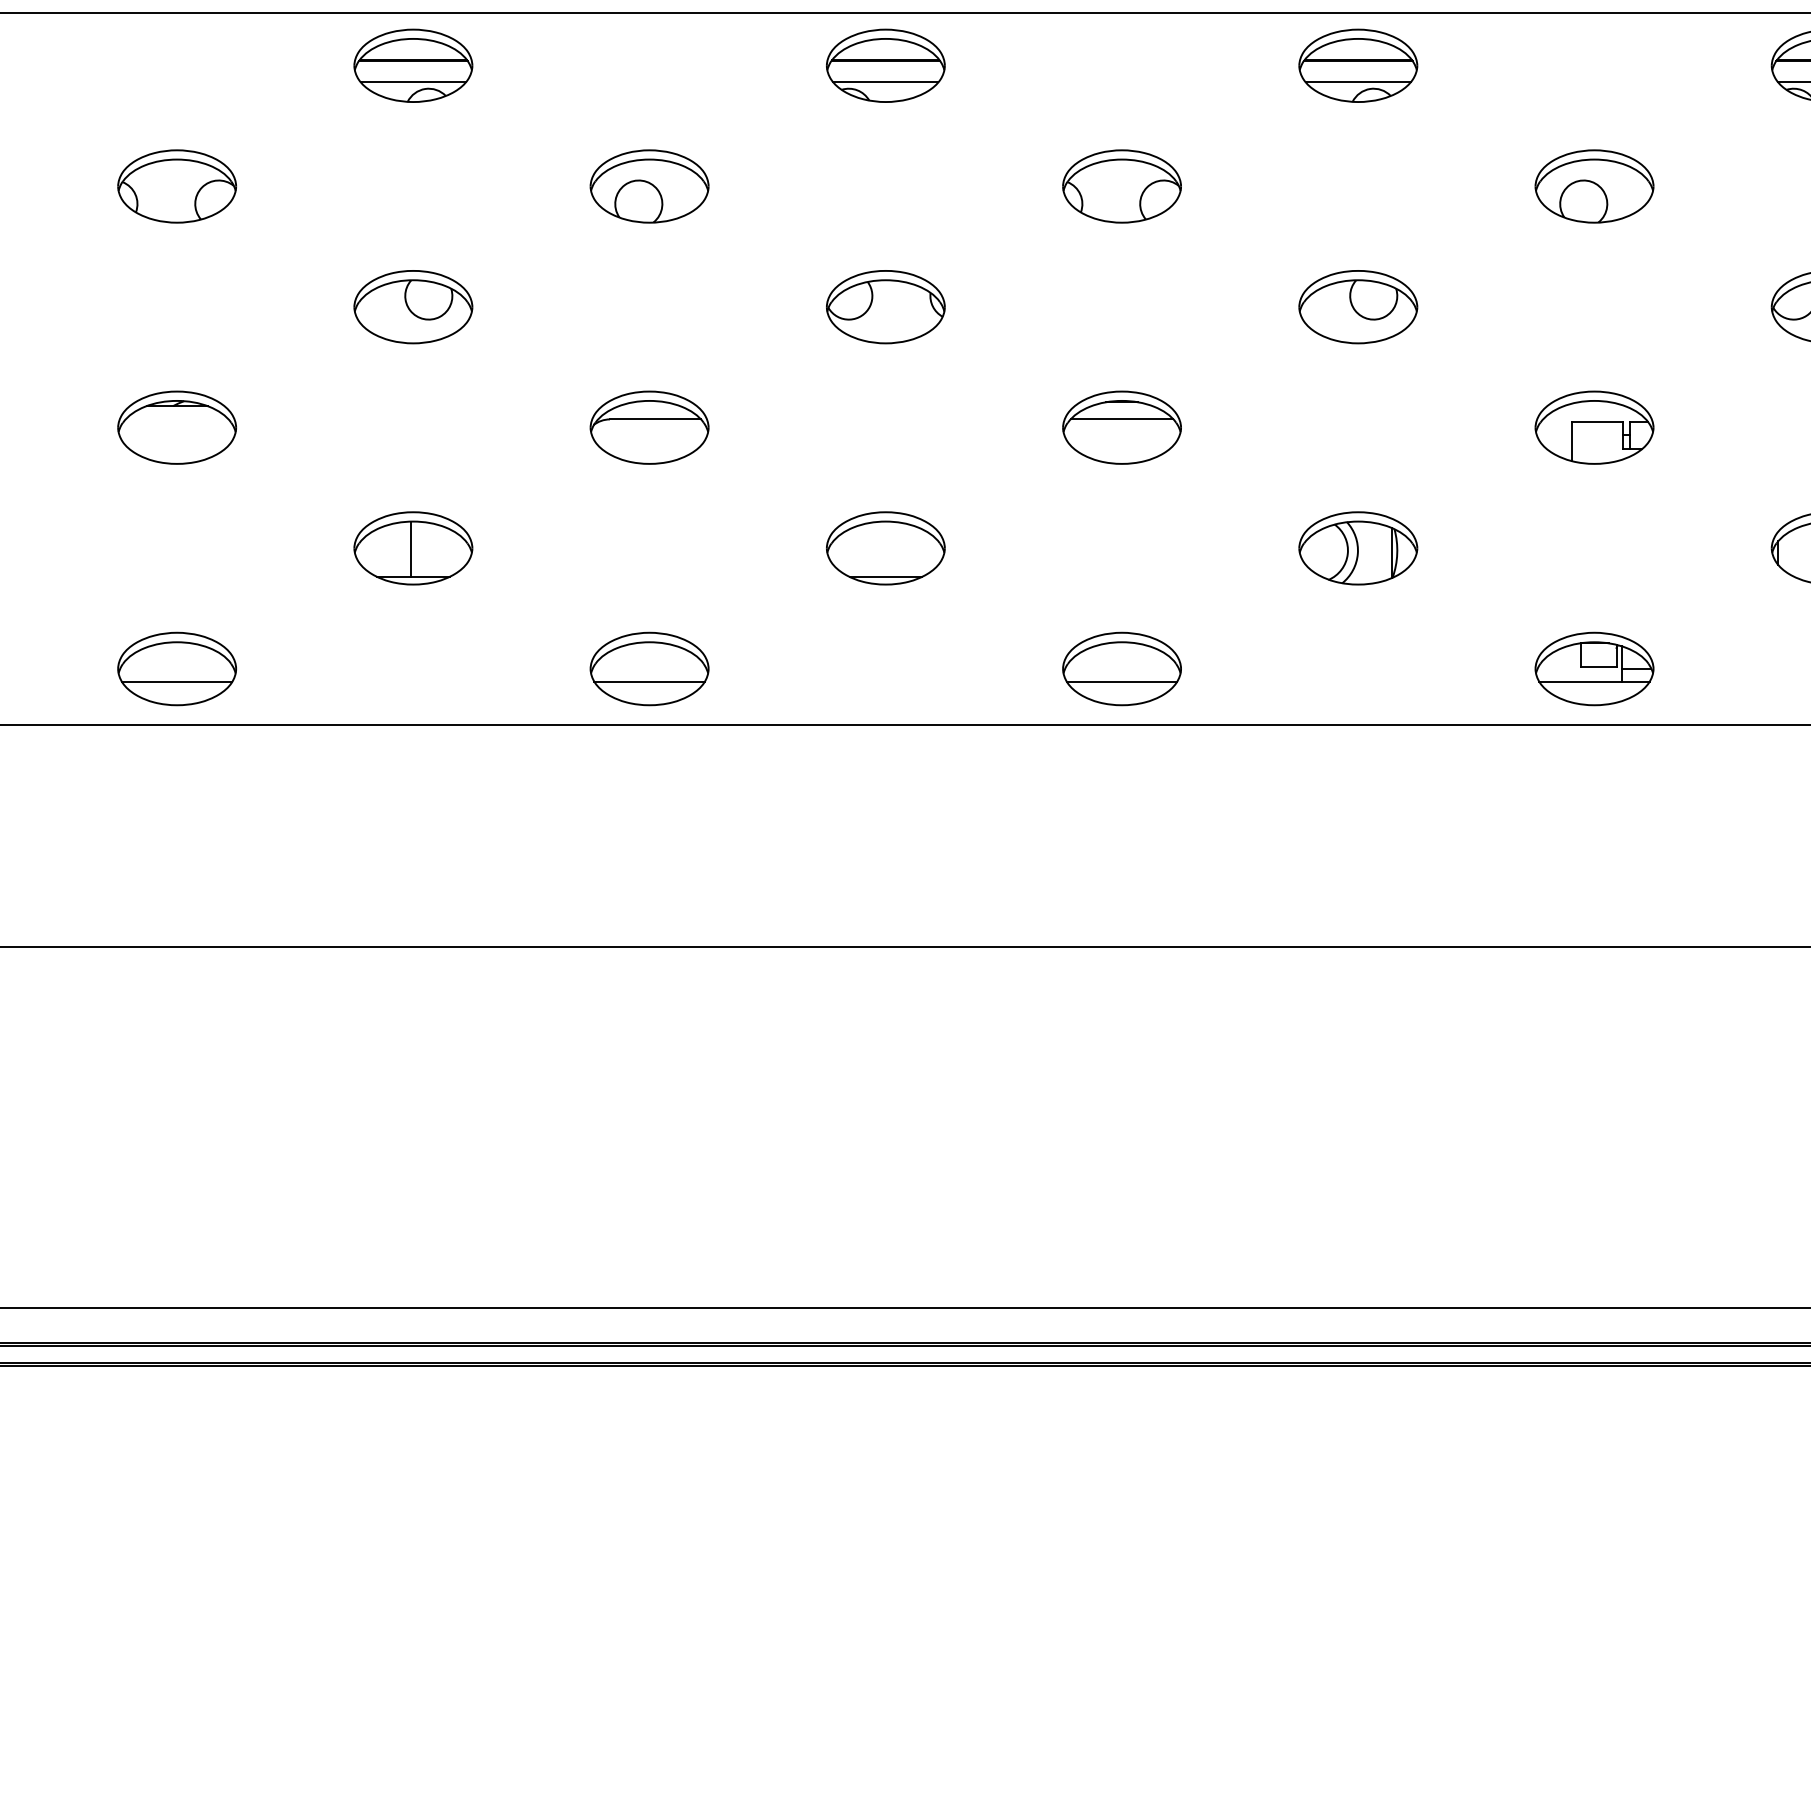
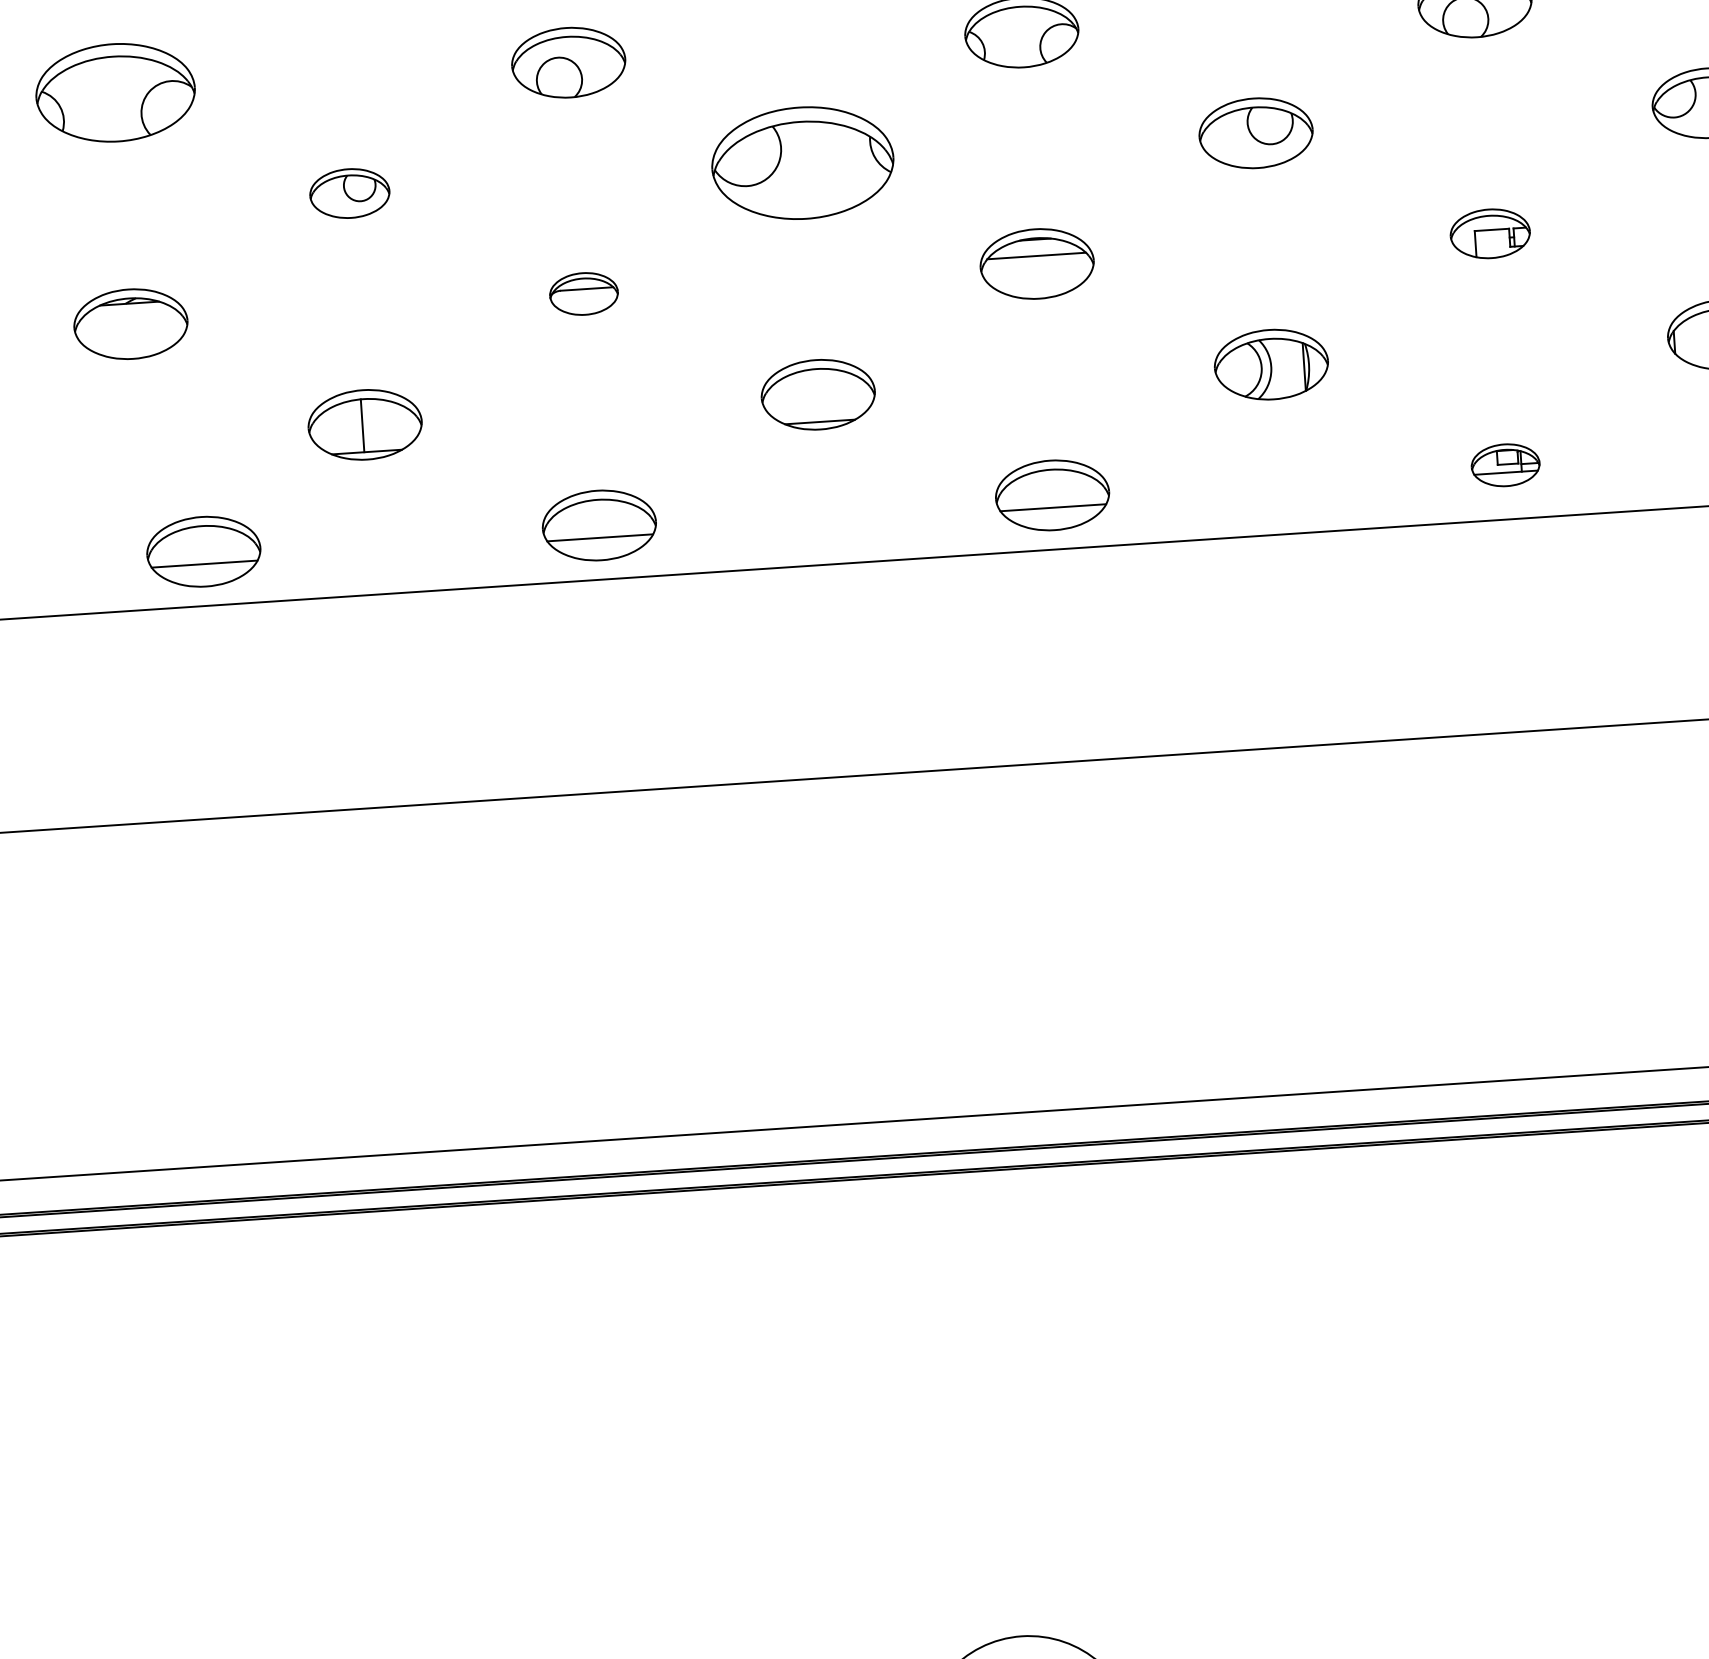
part: (176, 186) -> (114, 92), size x1.4
part: (413, 307) -> (349, 193), size x0.7
part: (885, 307) -> (802, 163), size x1.6
part: (649, 427) -> (583, 293), size x0.6
part: (1594, 427) -> (1490, 233), size x0.7
part: (176, 668) -> (203, 551), moved
part: (1594, 668) -> (1505, 464), size x0.6

